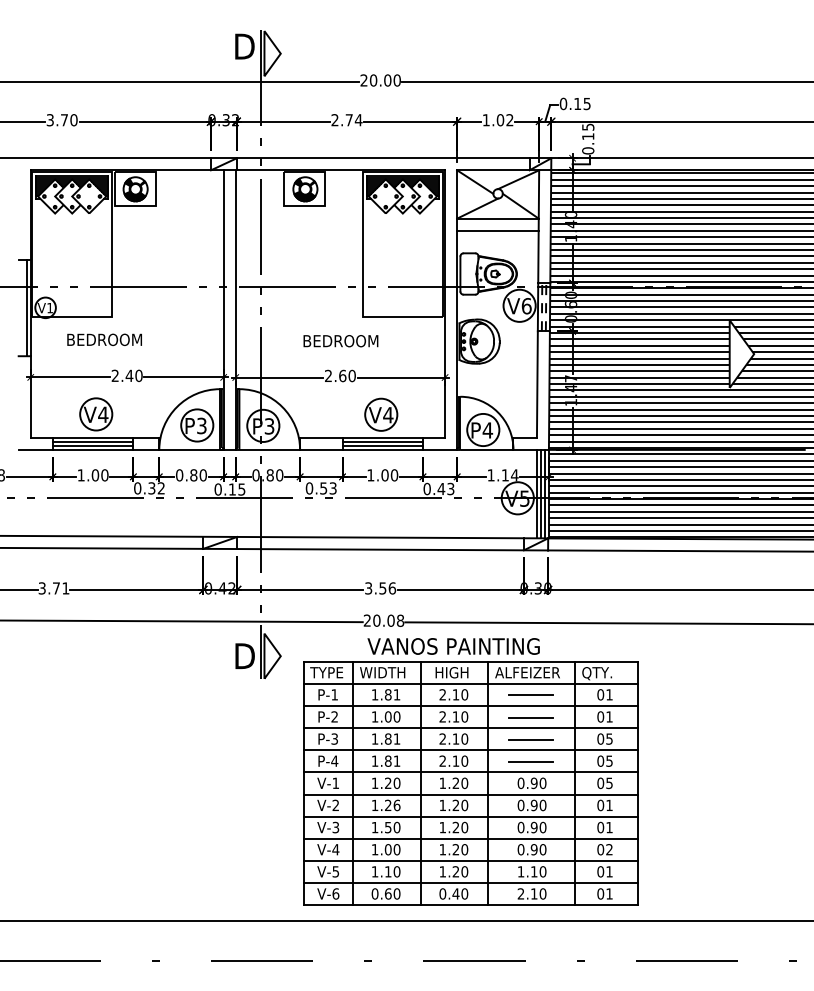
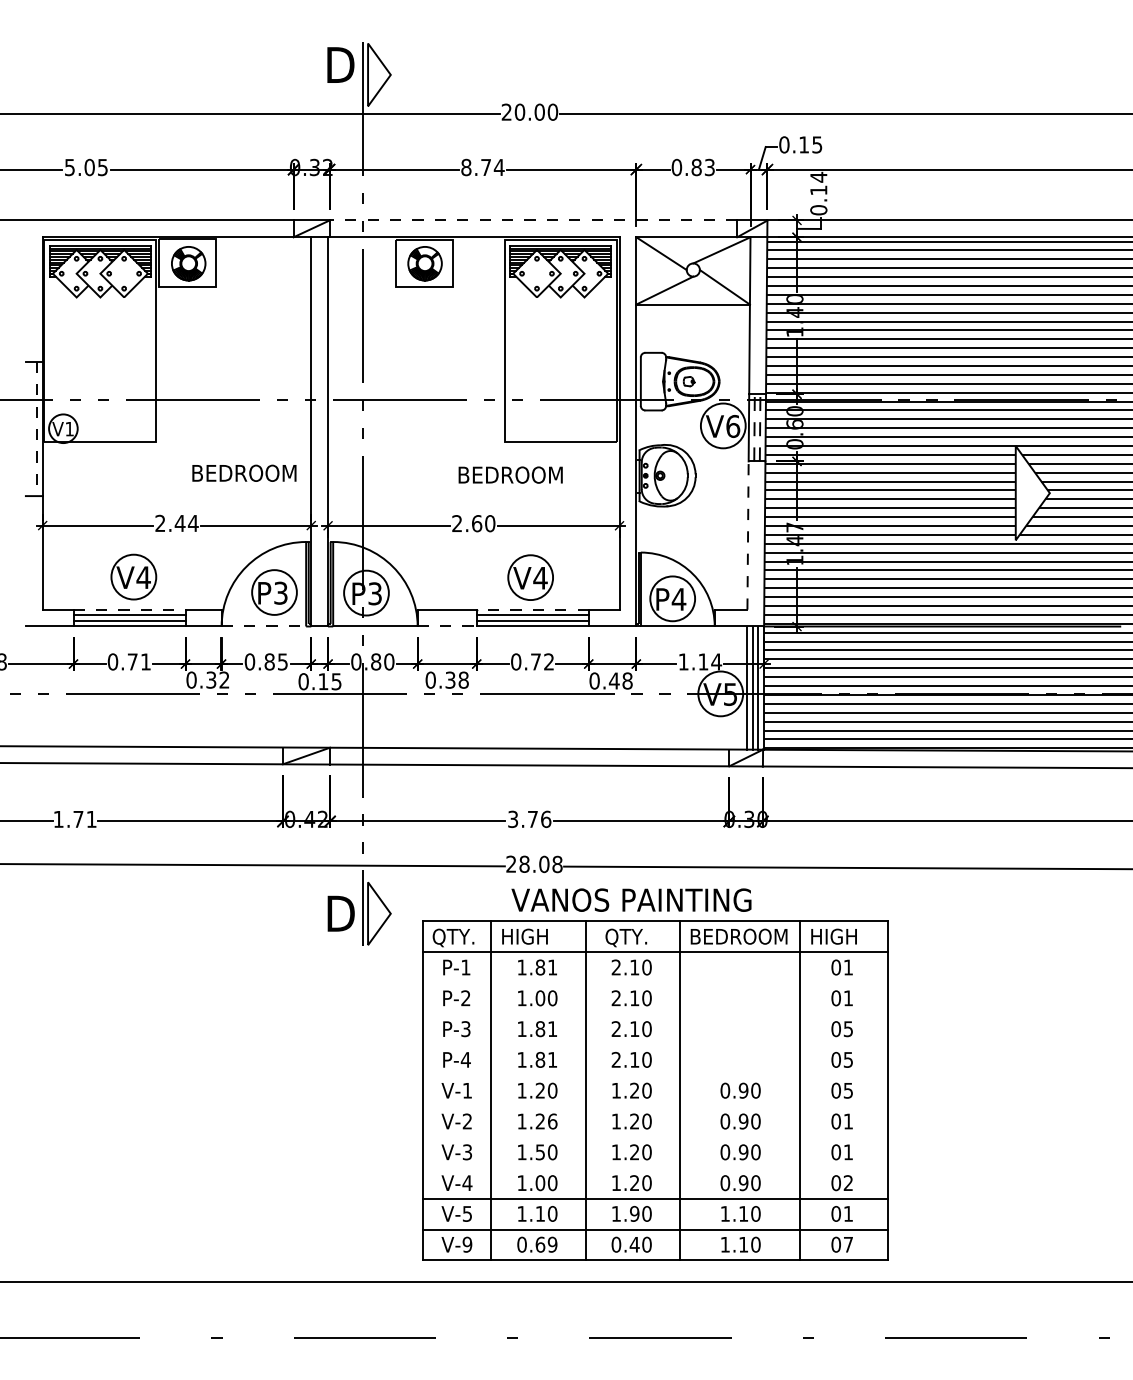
text: (62, 120) -> (86, 167), 3.70 -> 5.05
text: (334, 120) -> (465, 167), 2.74 -> 8.74
text: (497, 120) -> (692, 167), 1.02 -> 0.83
text: (588, 127) -> (819, 177), 0.15 -> 0.14
line: (382, 158) -> (532, 220), solid -> dashed
line: (497, 230) -> (692, 321), removed
line: (26, 308) -> (36, 429), solid -> dashed
text: (104, 339) -> (244, 472), moved
text: (340, 341) -> (510, 475), moved
text: (138, 375) -> (192, 522), 2.40 -> 2.44
line: (537, 384) -> (748, 535), solid -> dashed
line: (93, 437) -> (130, 609), solid -> dashed
line: (382, 437) -> (532, 609), solid -> dashed
line: (191, 449) -> (266, 625), solid -> dashed
line: (321, 449) -> (447, 625), solid -> dashed
text: (92, 475) -> (128, 662), 1.00 -> 0.71
text: (202, 475) -> (281, 662), 0.80 -> 0.85
text: (382, 475) -> (532, 662), 1.00 -> 0.72
text: (328, 488) -> (457, 680), 0.53 -> 0.38
text: (450, 489) -> (627, 681), 0.43 -> 0.48
text: (41, 588) -> (57, 819), 3.71 -> 1.71
text: (382, 588) -> (532, 819), 3.56 -> 3.76
text: (376, 620) -> (524, 864), 20.08 -> 28.08
text: (382, 672) -> (532, 936), WIDTH -> HIGH
text: (530, 672) -> (738, 936), ALFEIZER -> BEDROOM
text: (326, 673) -> (454, 937), TYPE -> QTY.
text: (451, 673) -> (628, 937), HIGH -> QTY.
text: (598, 673) -> (833, 937), QTY. -> HIGH
line: (531, 695) -> (739, 968), removed
line: (470, 706) -> (654, 983), removed
line: (531, 717) -> (739, 999), removed
line: (470, 728) -> (654, 1014), removed
line: (531, 739) -> (739, 1029), removed
line: (470, 750) -> (654, 1045), removed
line: (531, 761) -> (739, 1060), removed
line: (470, 772) -> (654, 1075), removed
line: (470, 794) -> (654, 1106), removed
line: (470, 816) -> (654, 1136), removed
line: (470, 838) -> (654, 1167), removed
text: (455, 871) -> (634, 1213), 1.20 -> 1.90
text: (335, 893) -> (466, 1244), V-6 -> V-9
text: (396, 893) -> (551, 1244), 0.60 -> 0.69
text: (520, 893) -> (724, 1244), 2.10 -> 1.10
text: (609, 893) -> (848, 1244), 01 -> 07

